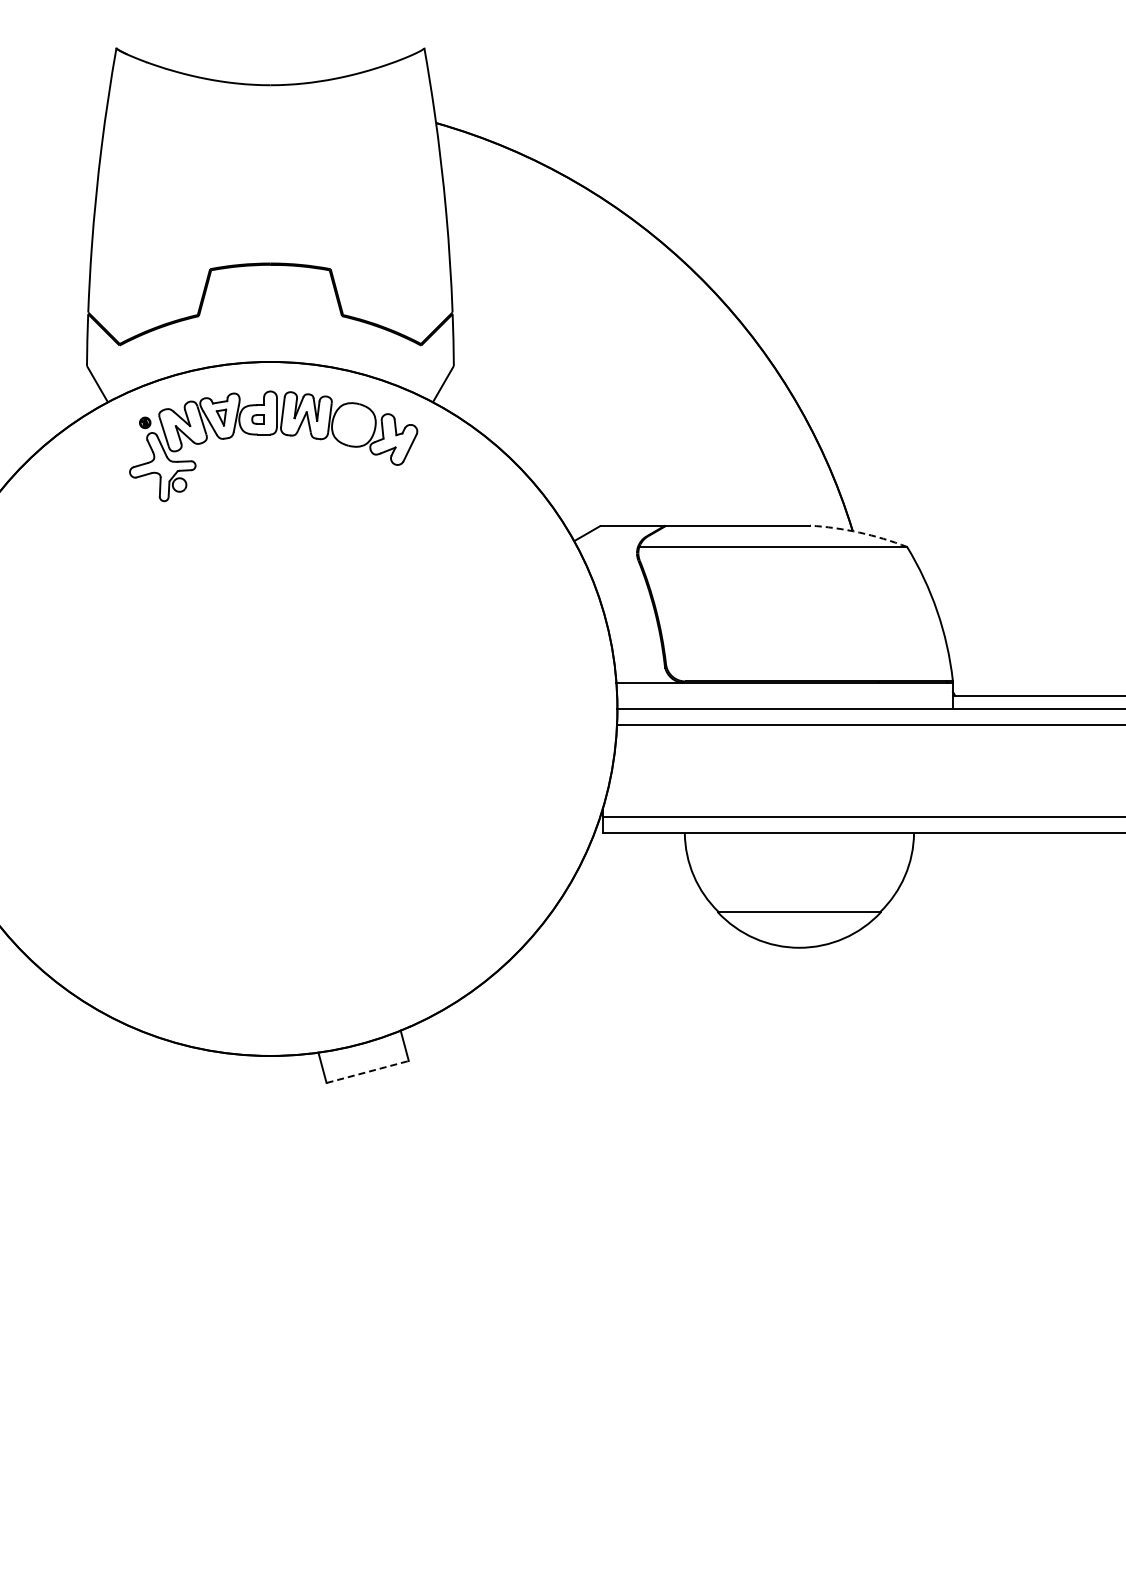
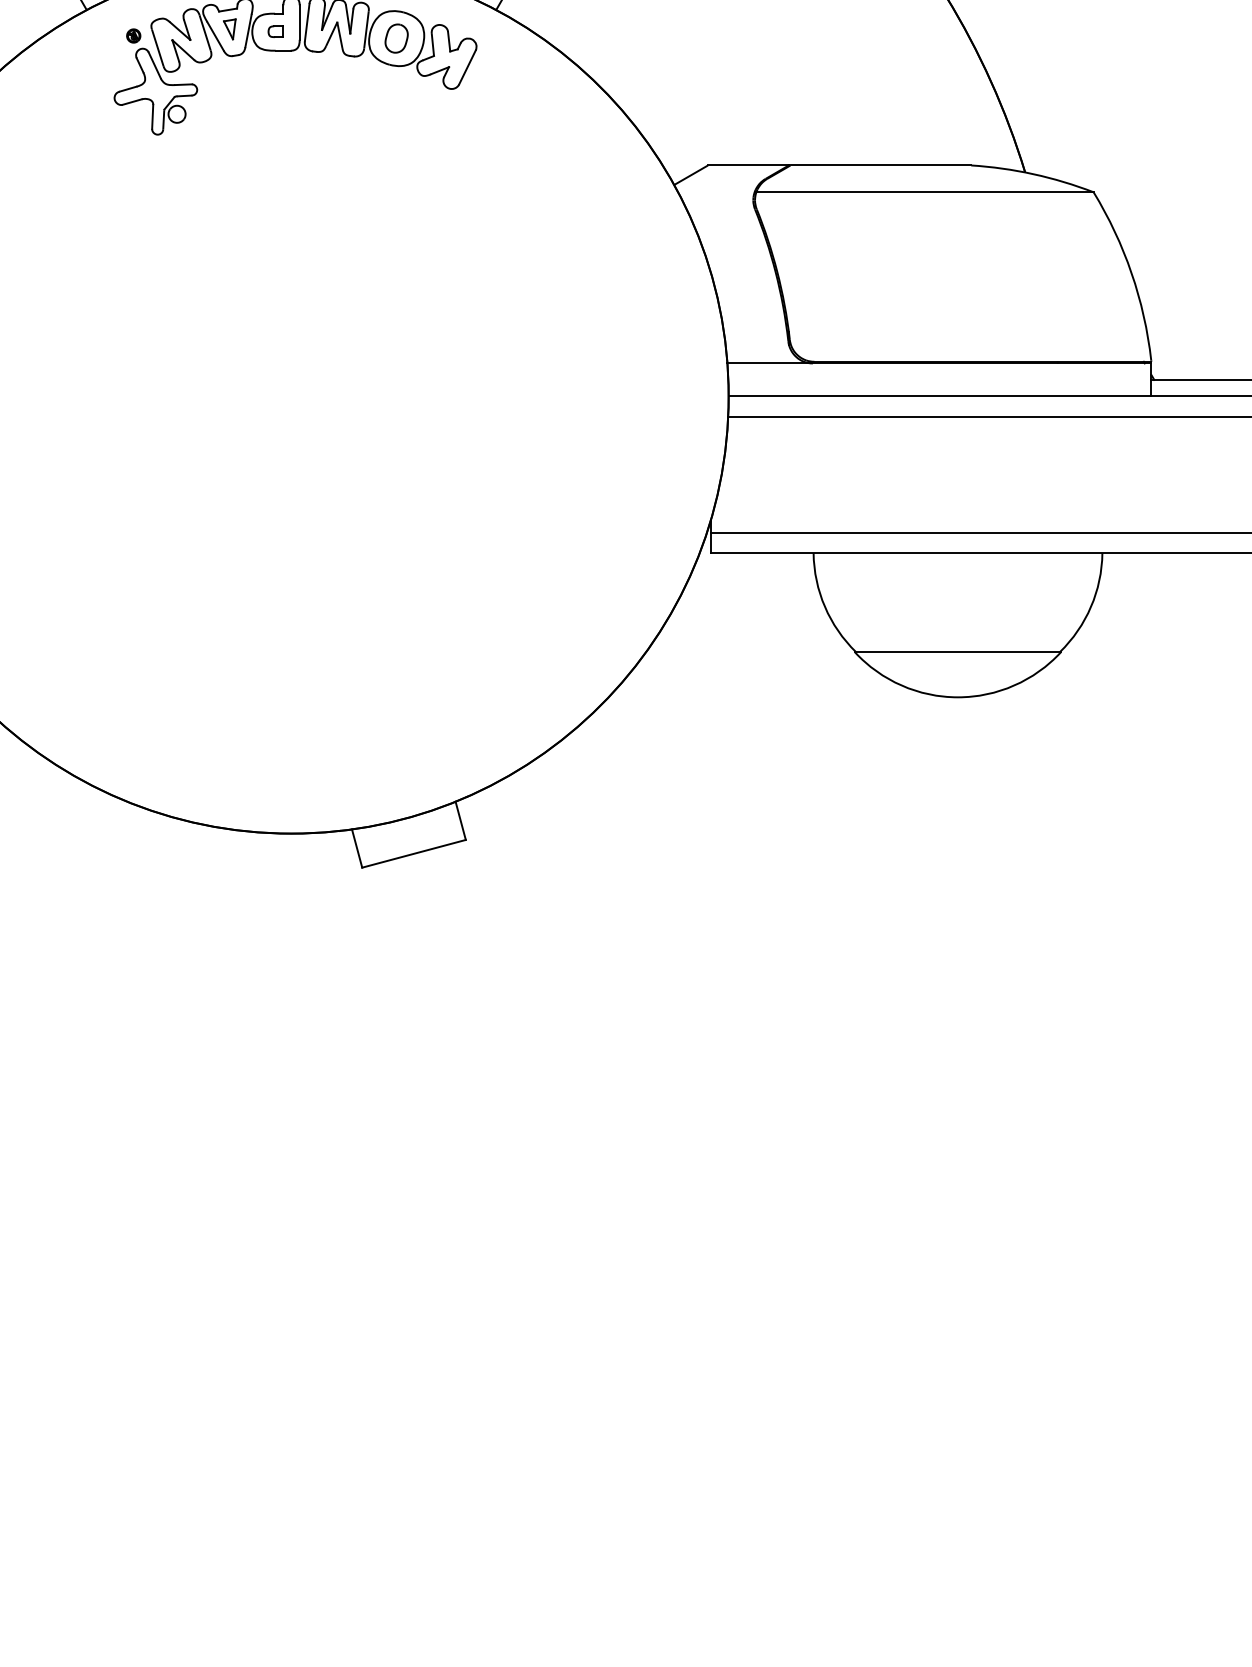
part: (353, 424) -> (396, 38), added
arc: (859, 532) -> (1033, 174), dashed -> solid
line: (367, 1072) -> (413, 854), dashed -> solid

